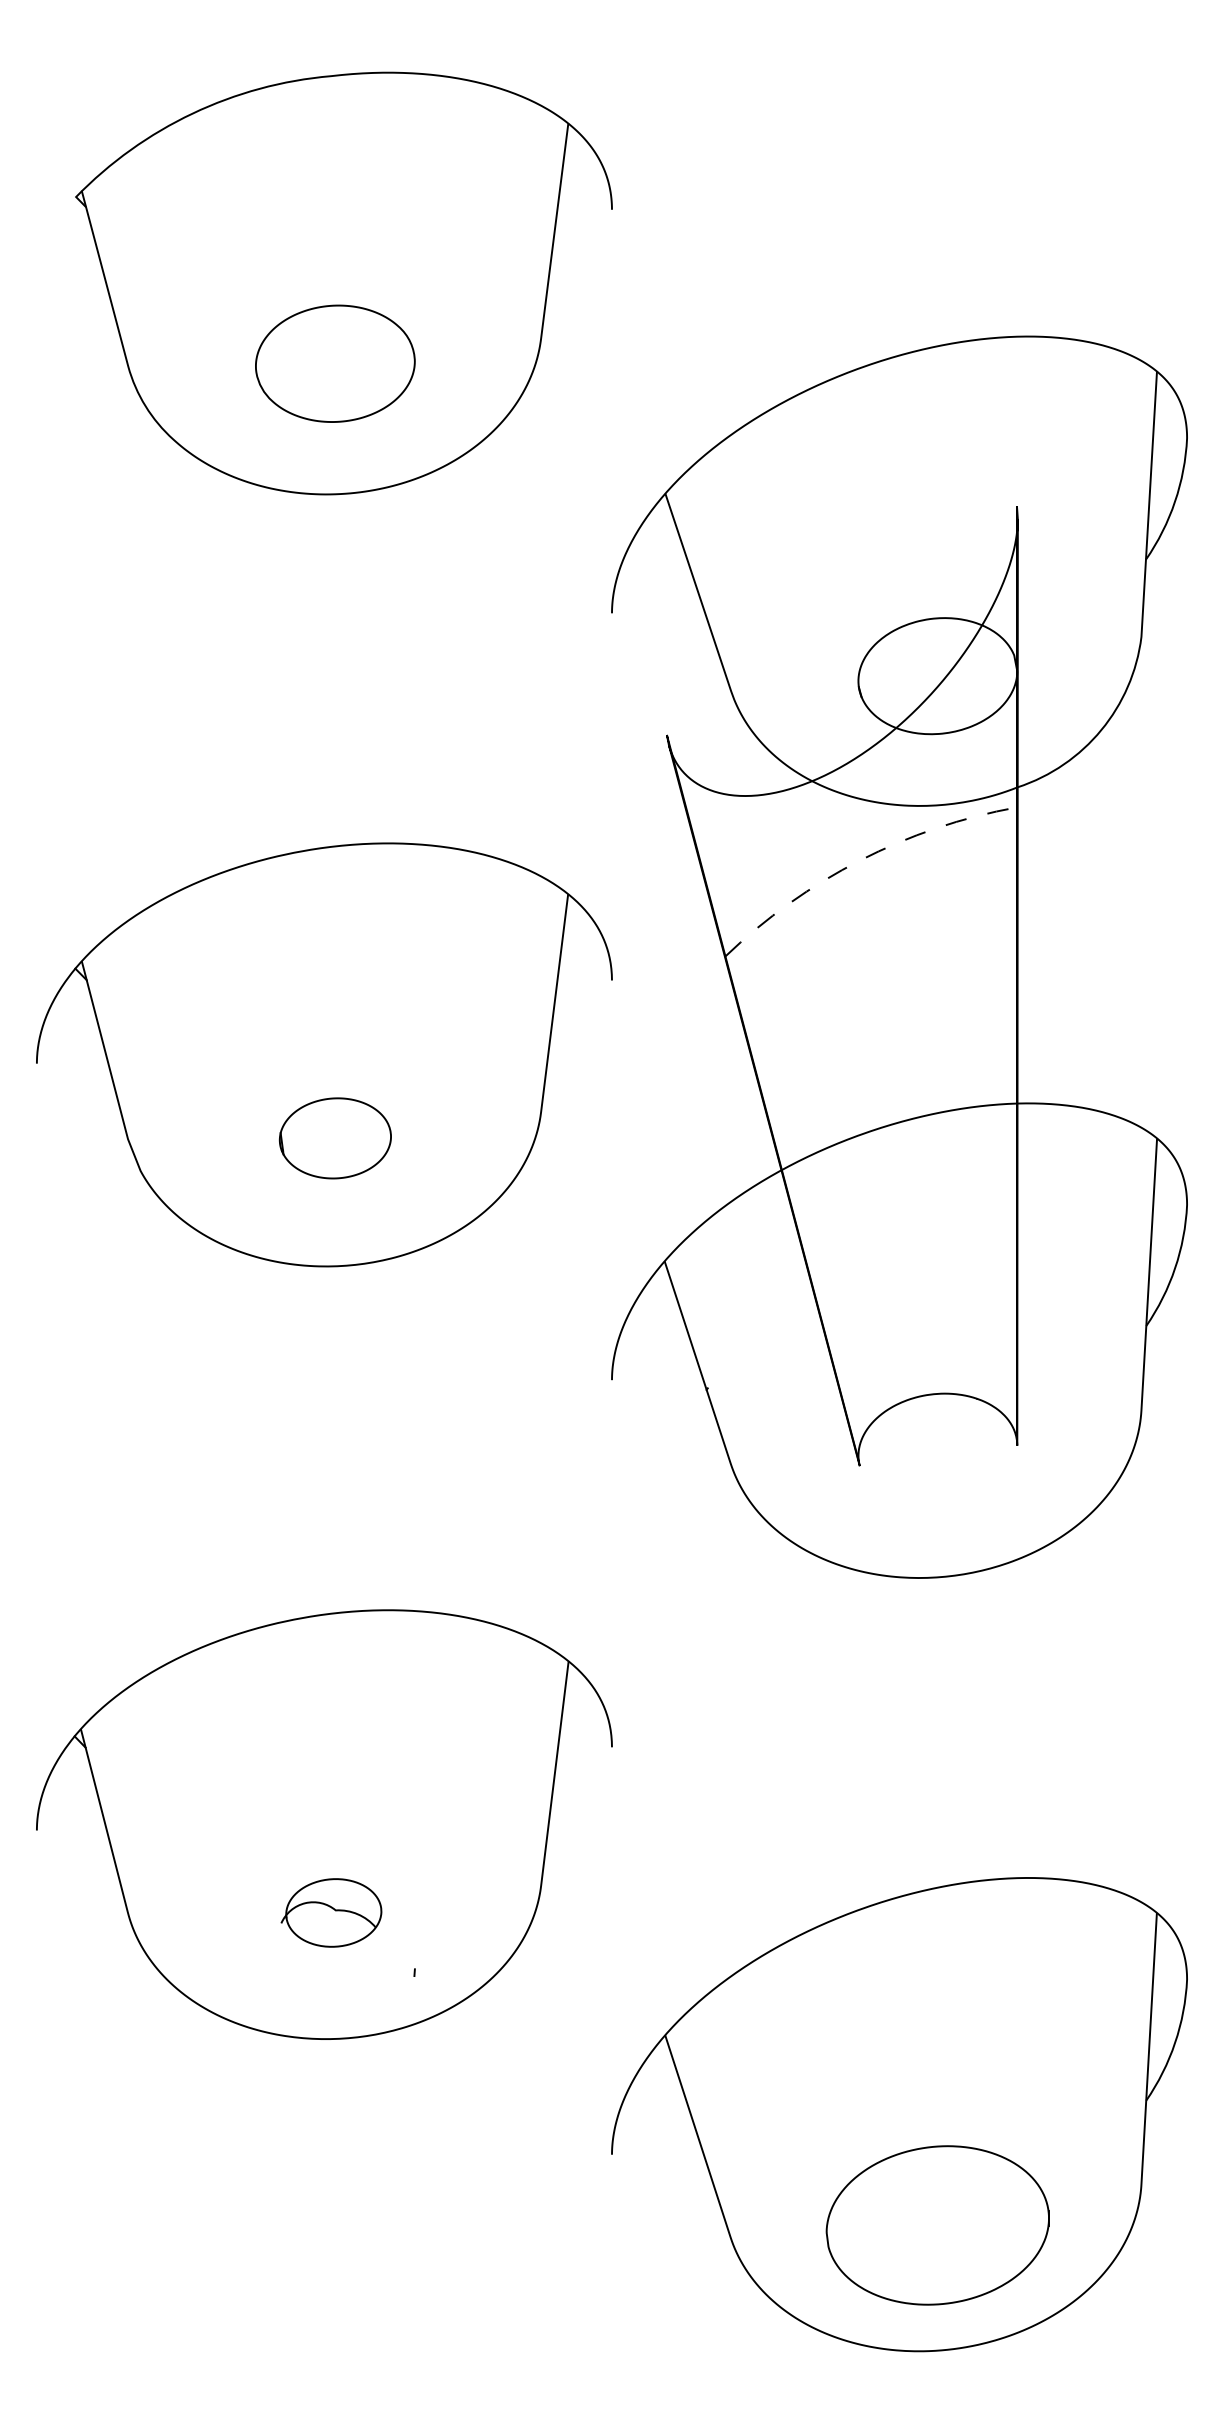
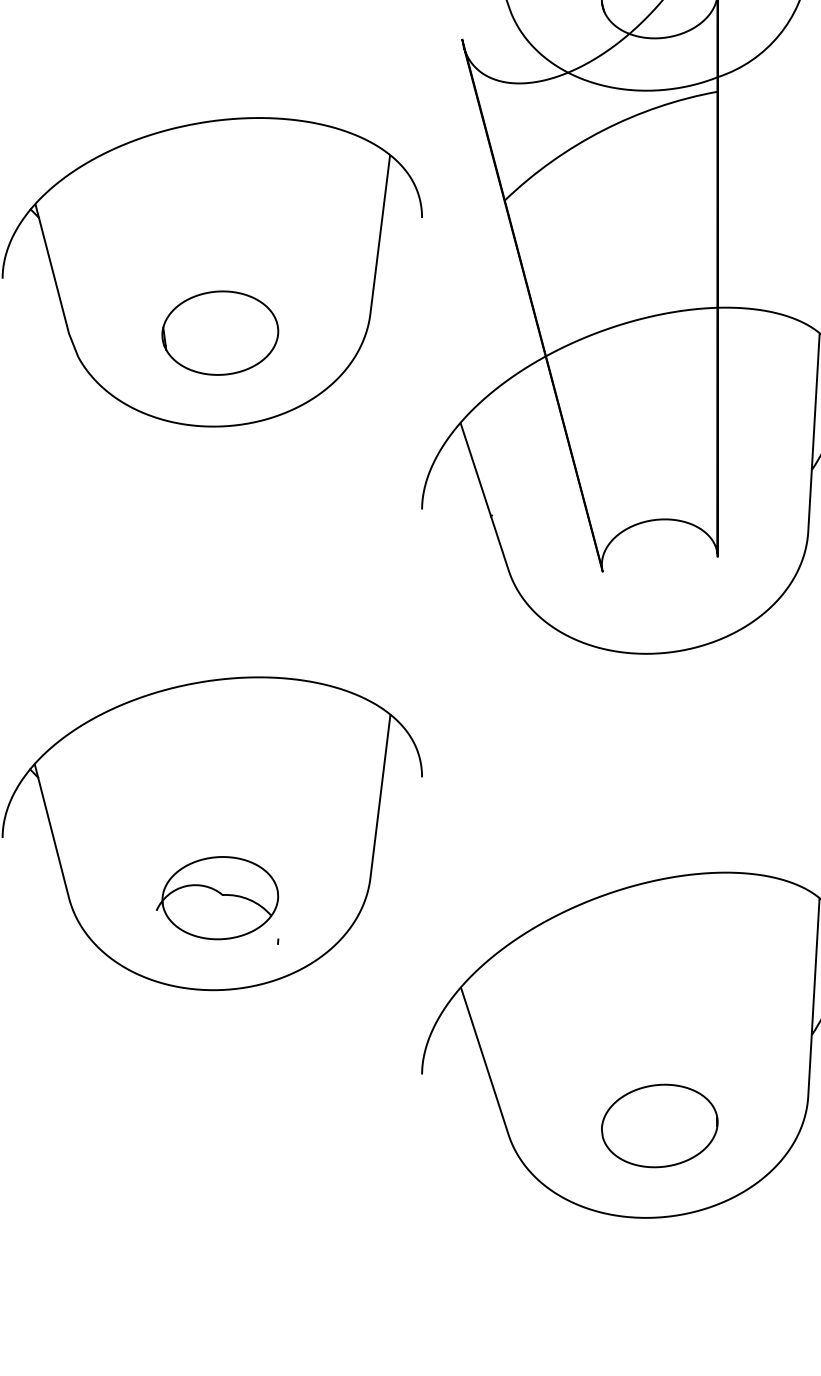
line: (861, 860) -> (604, 130), dashed -> solid
part: (335, 1138) -> (220, 333), size x1.43
part: (331, 1912) -> (217, 897), size x1.67
part: (937, 2224) -> (659, 1125), size x0.71

